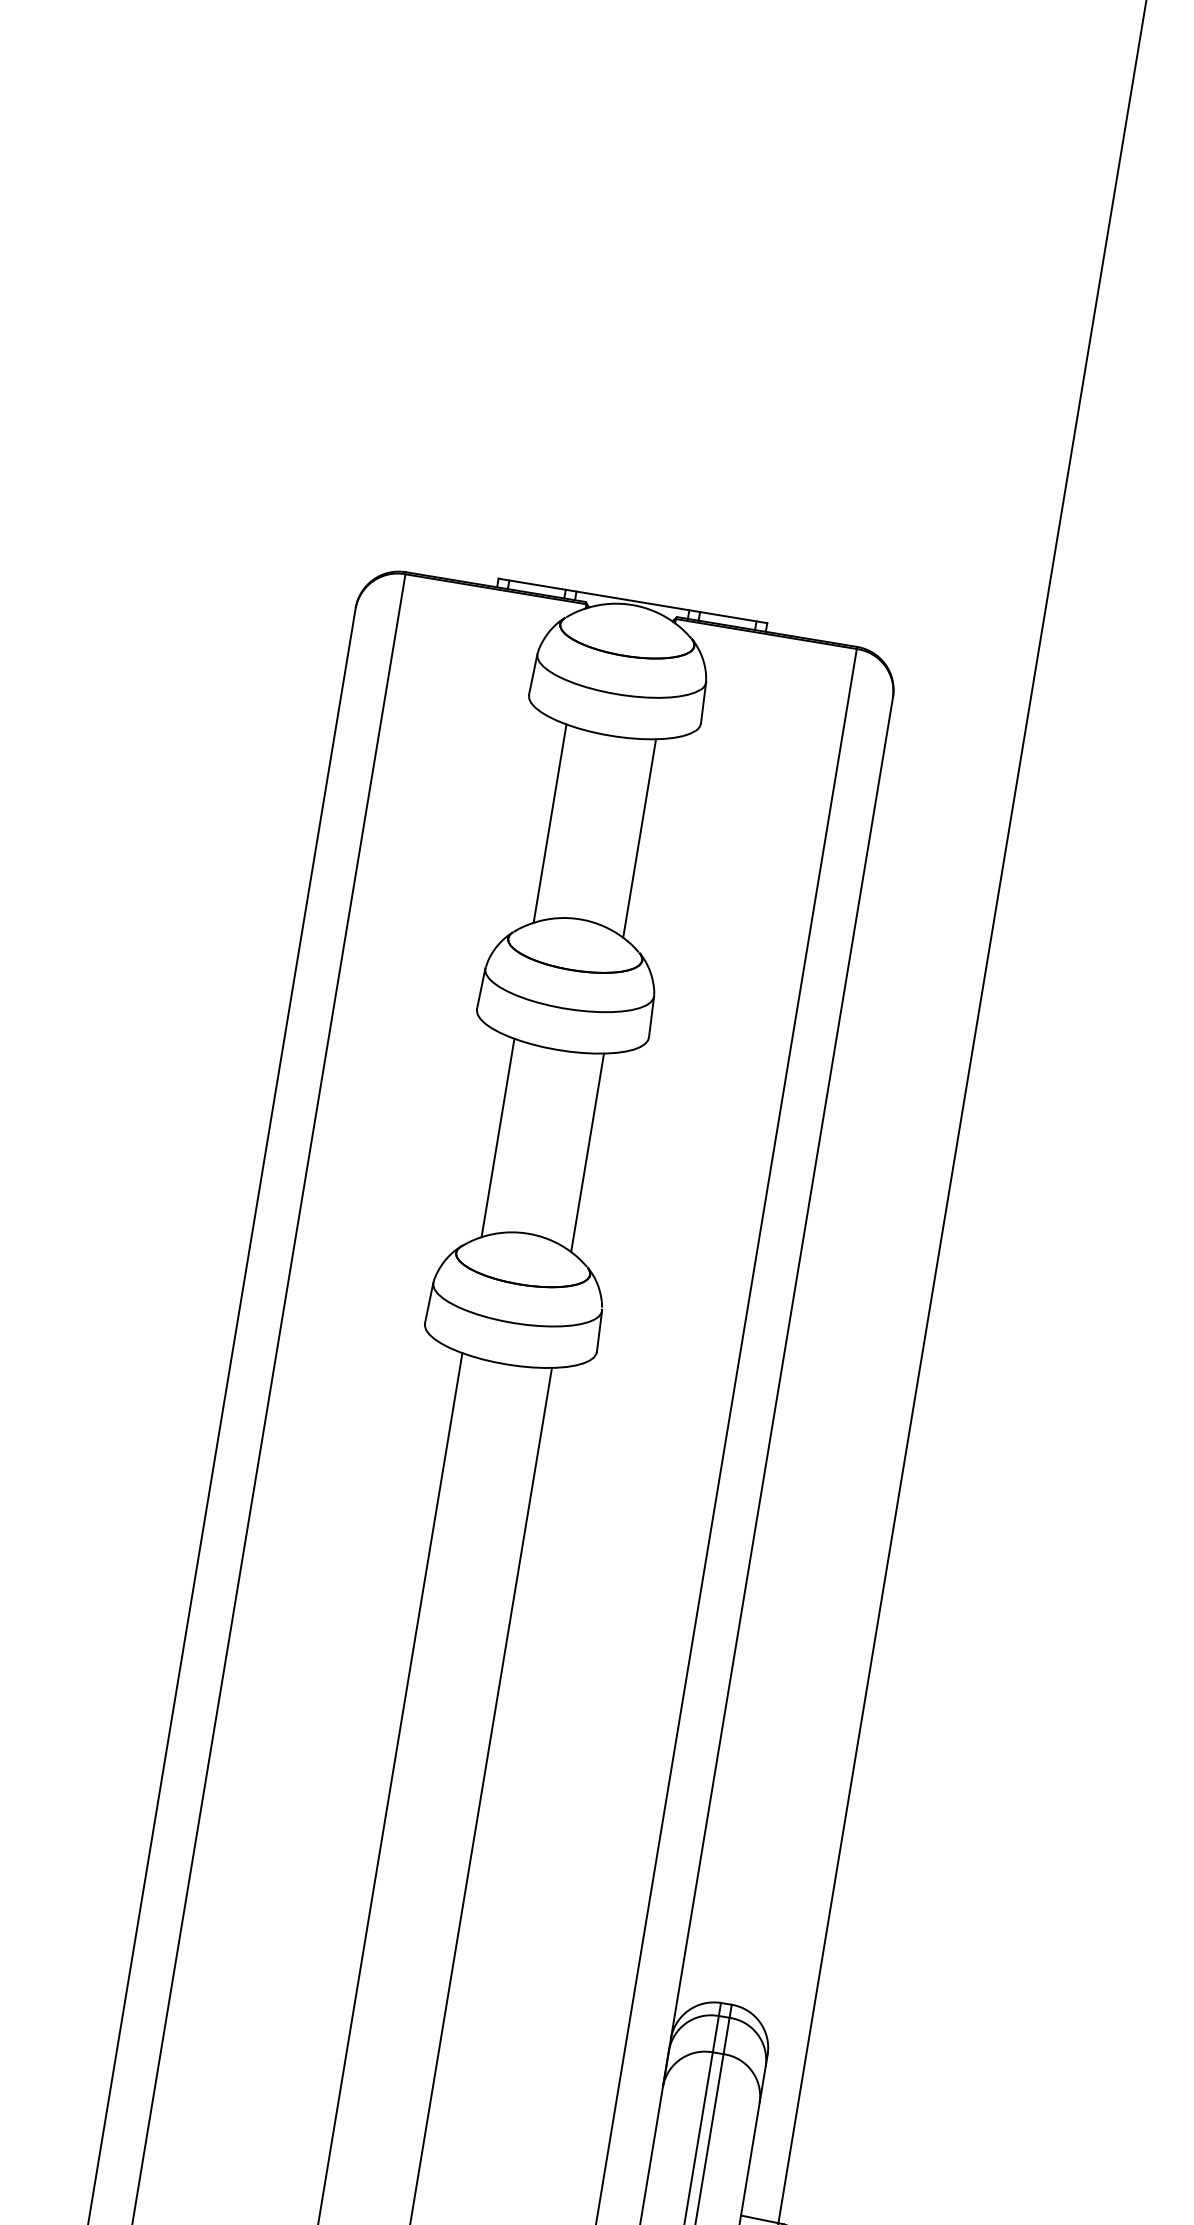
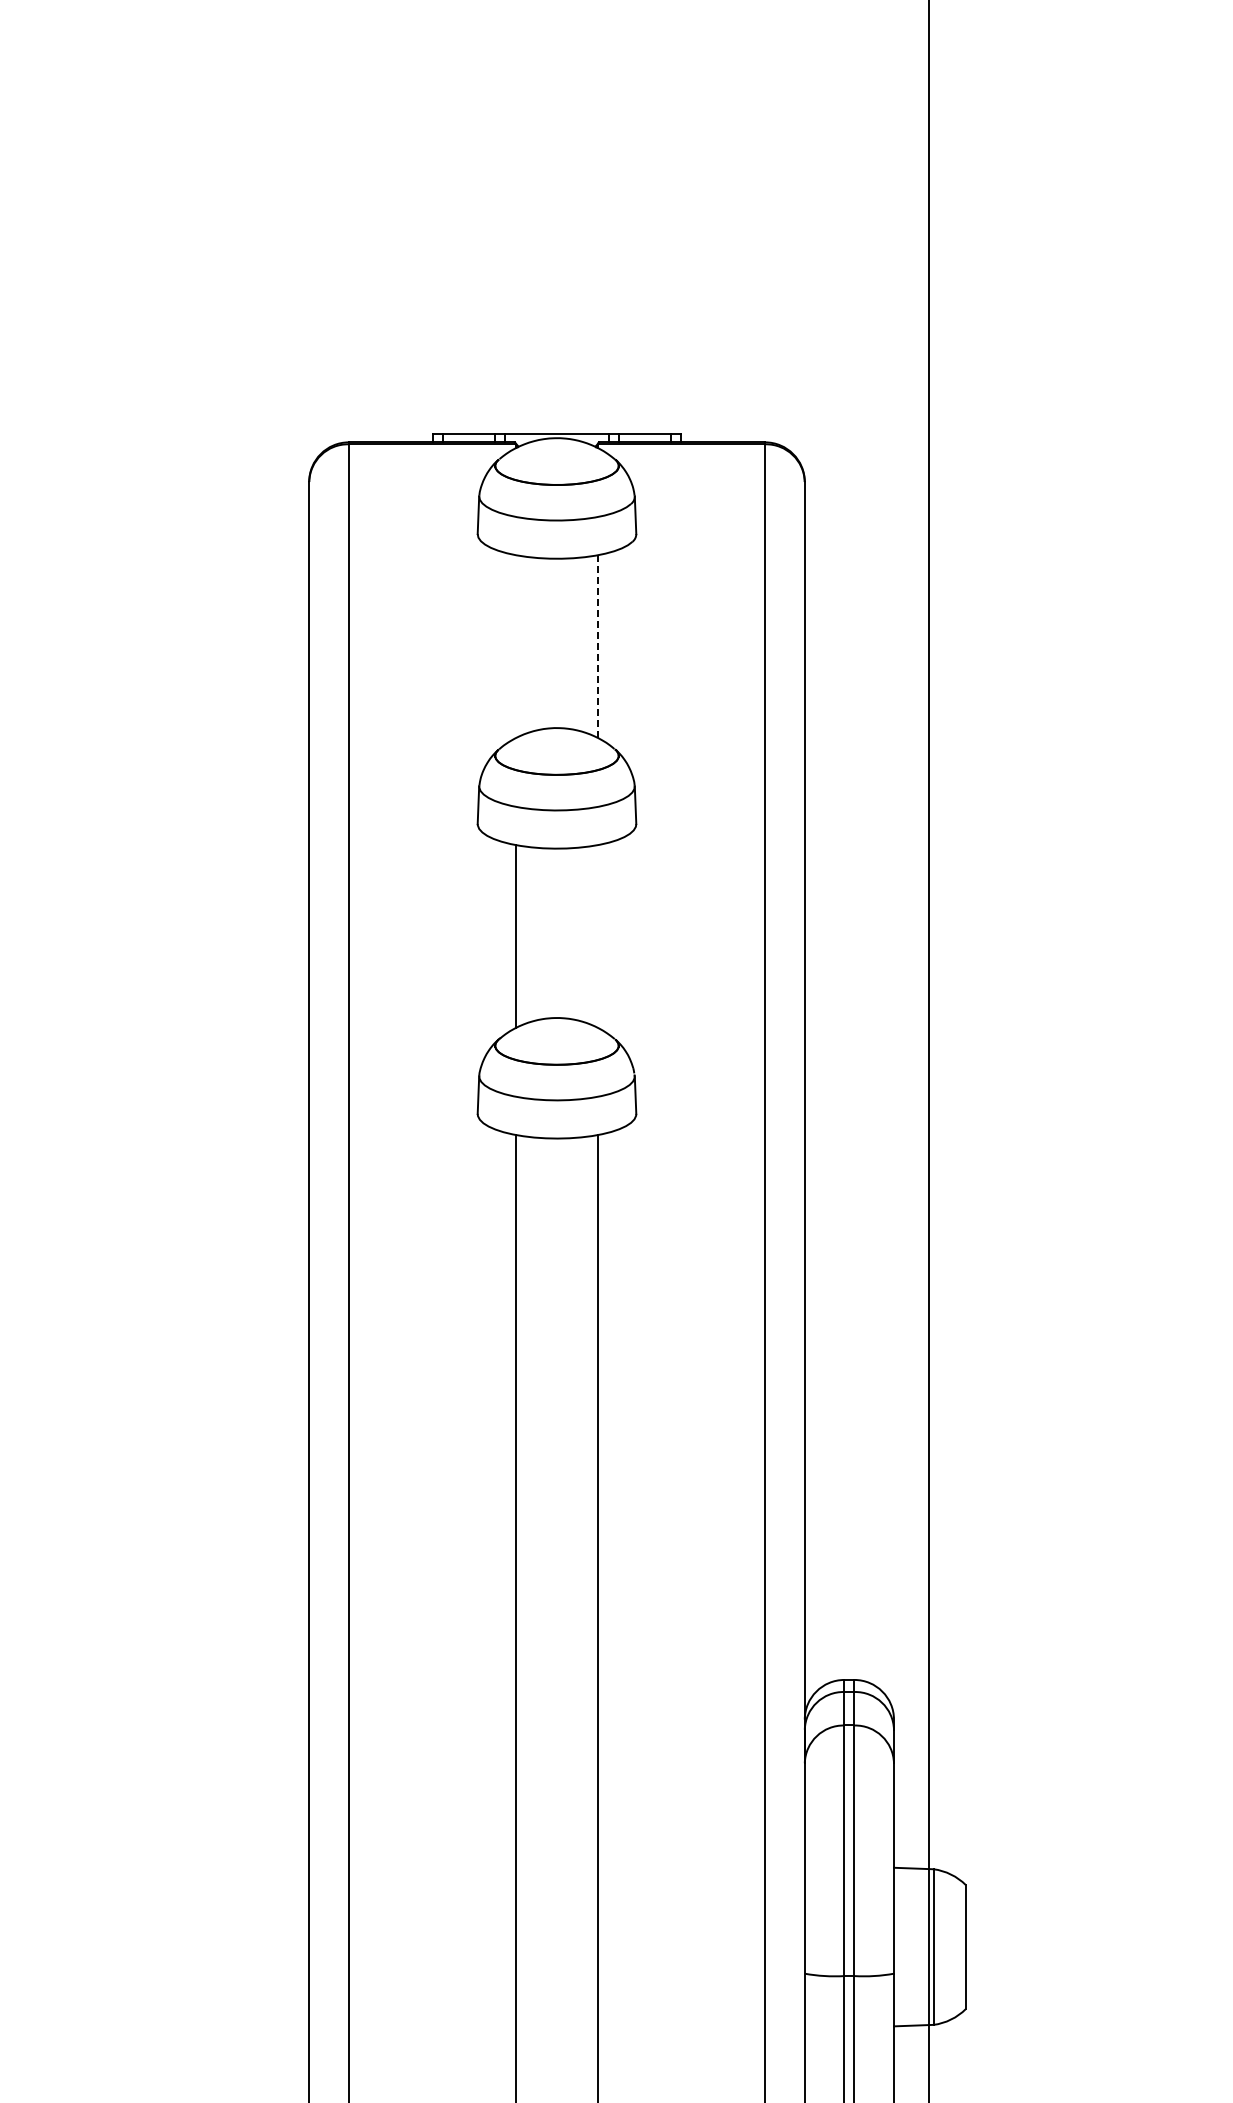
line: (549, 823) -> (515, 646), removed
line: (639, 838) -> (598, 646), solid -> dashed
line: (587, 1152) -> (598, 936), removed

